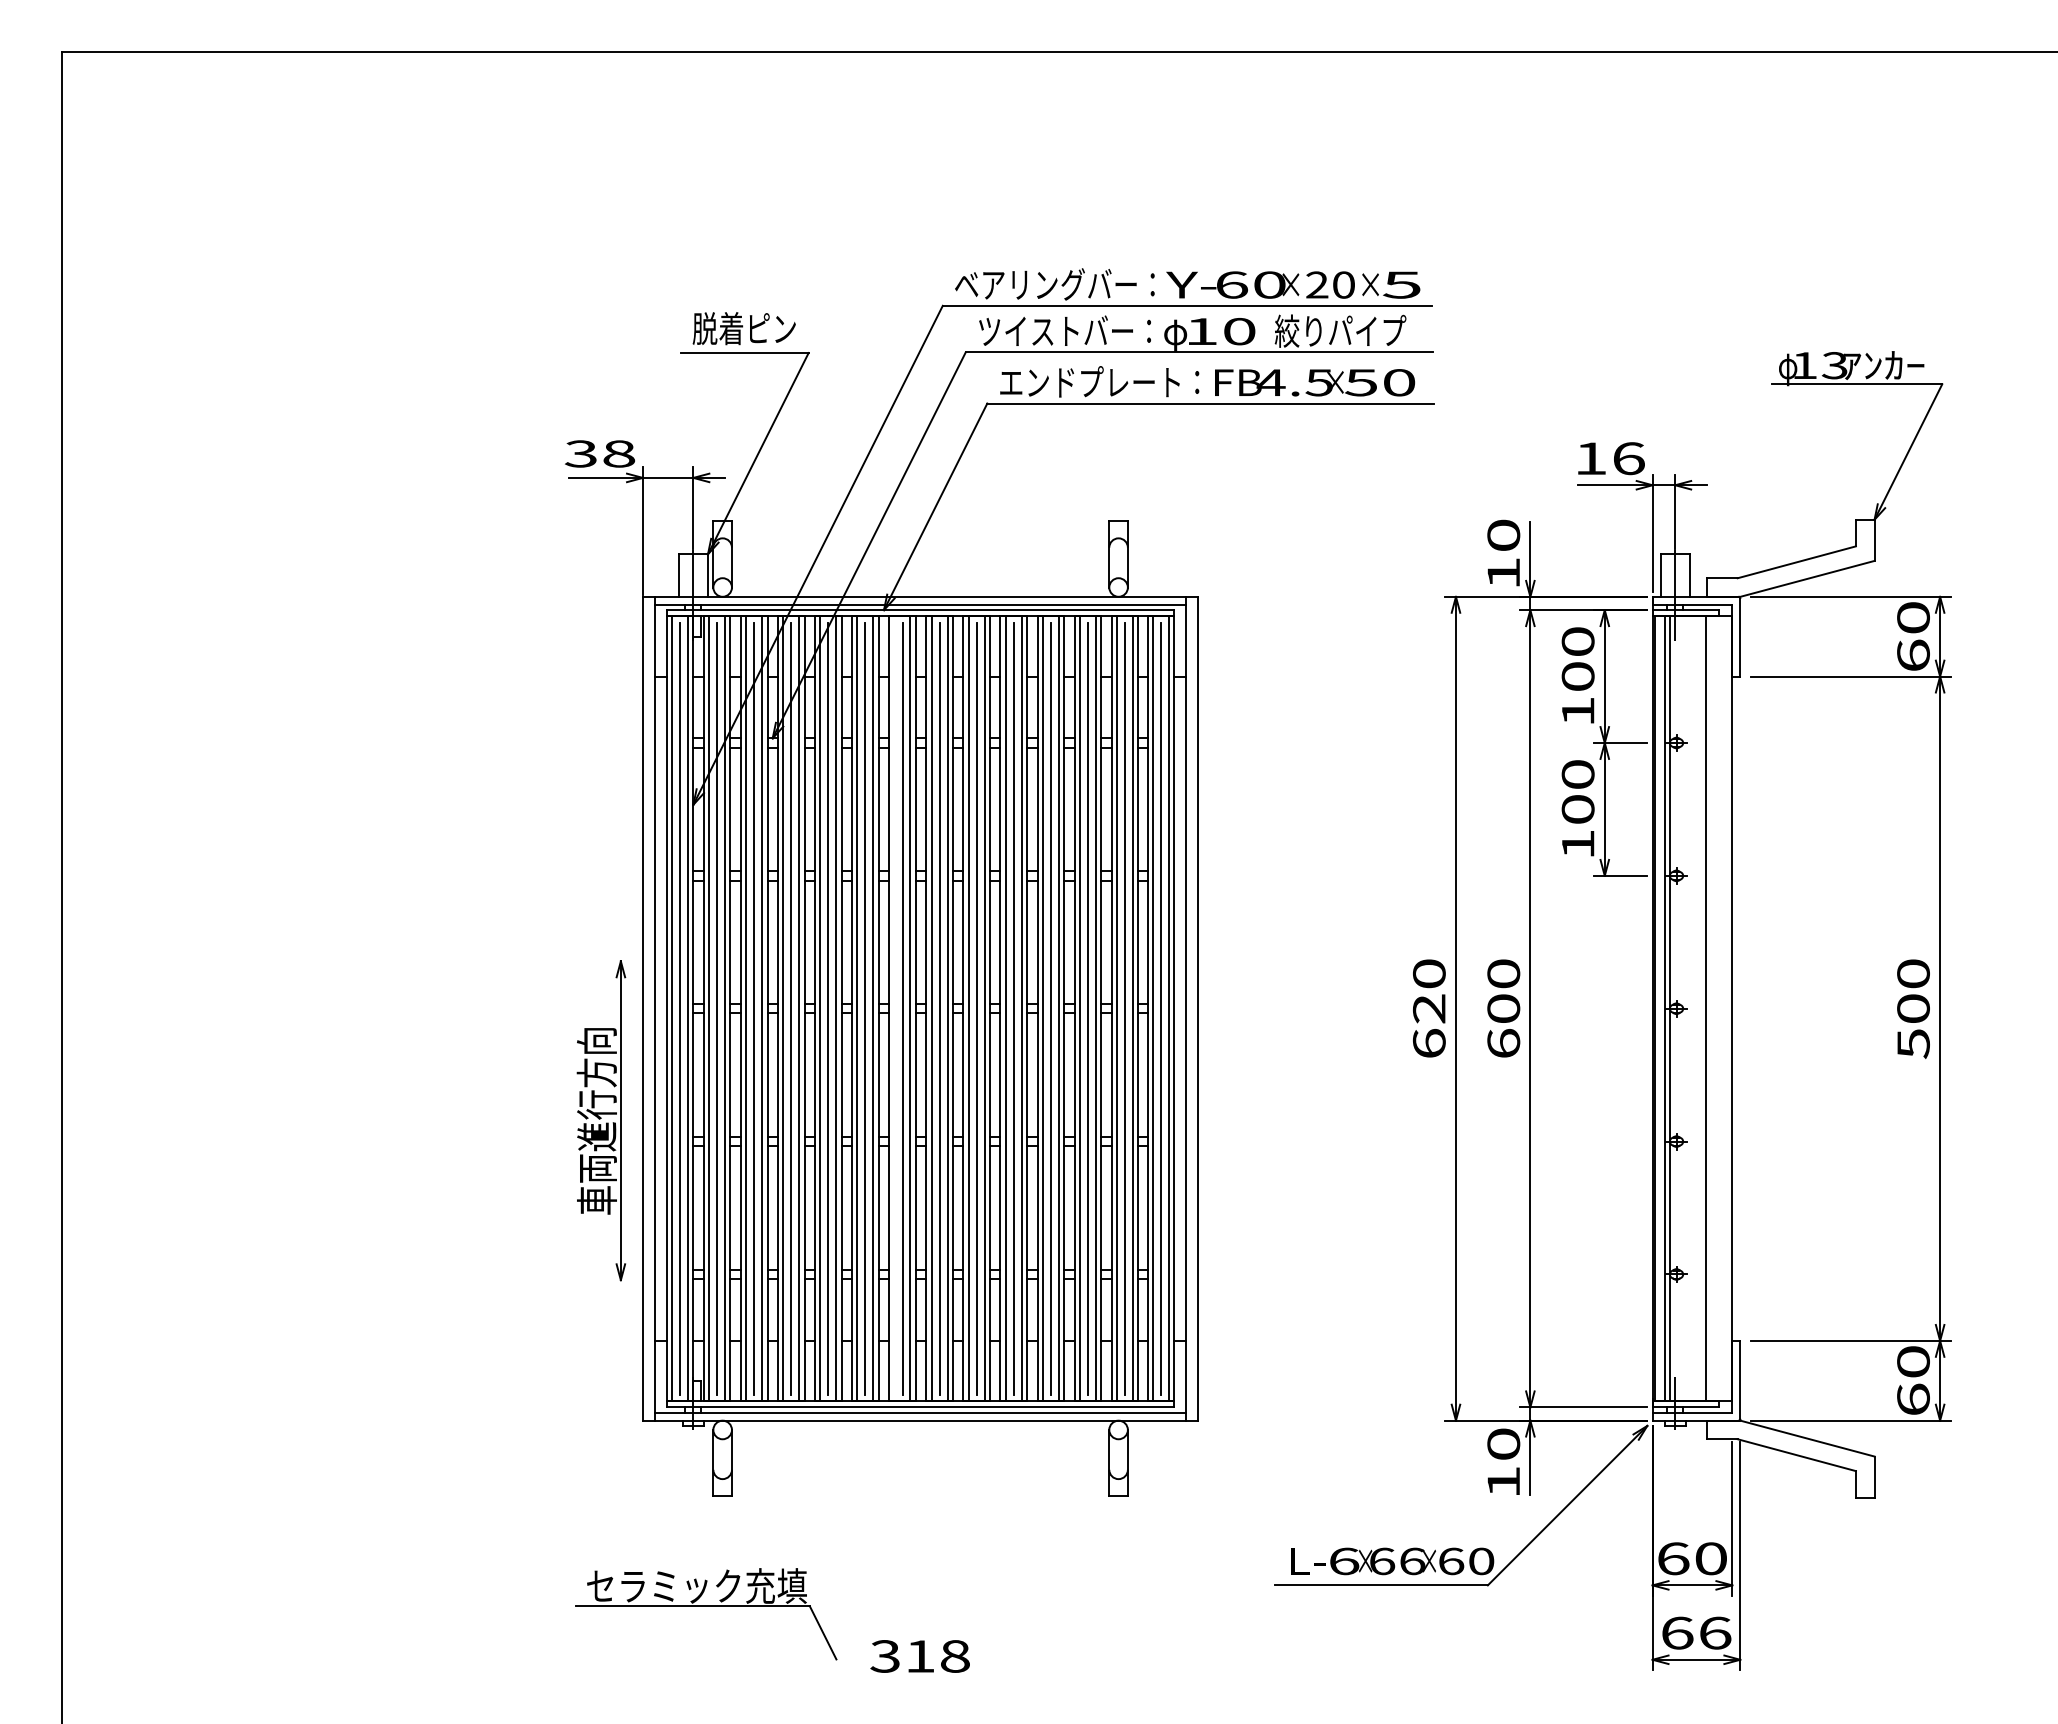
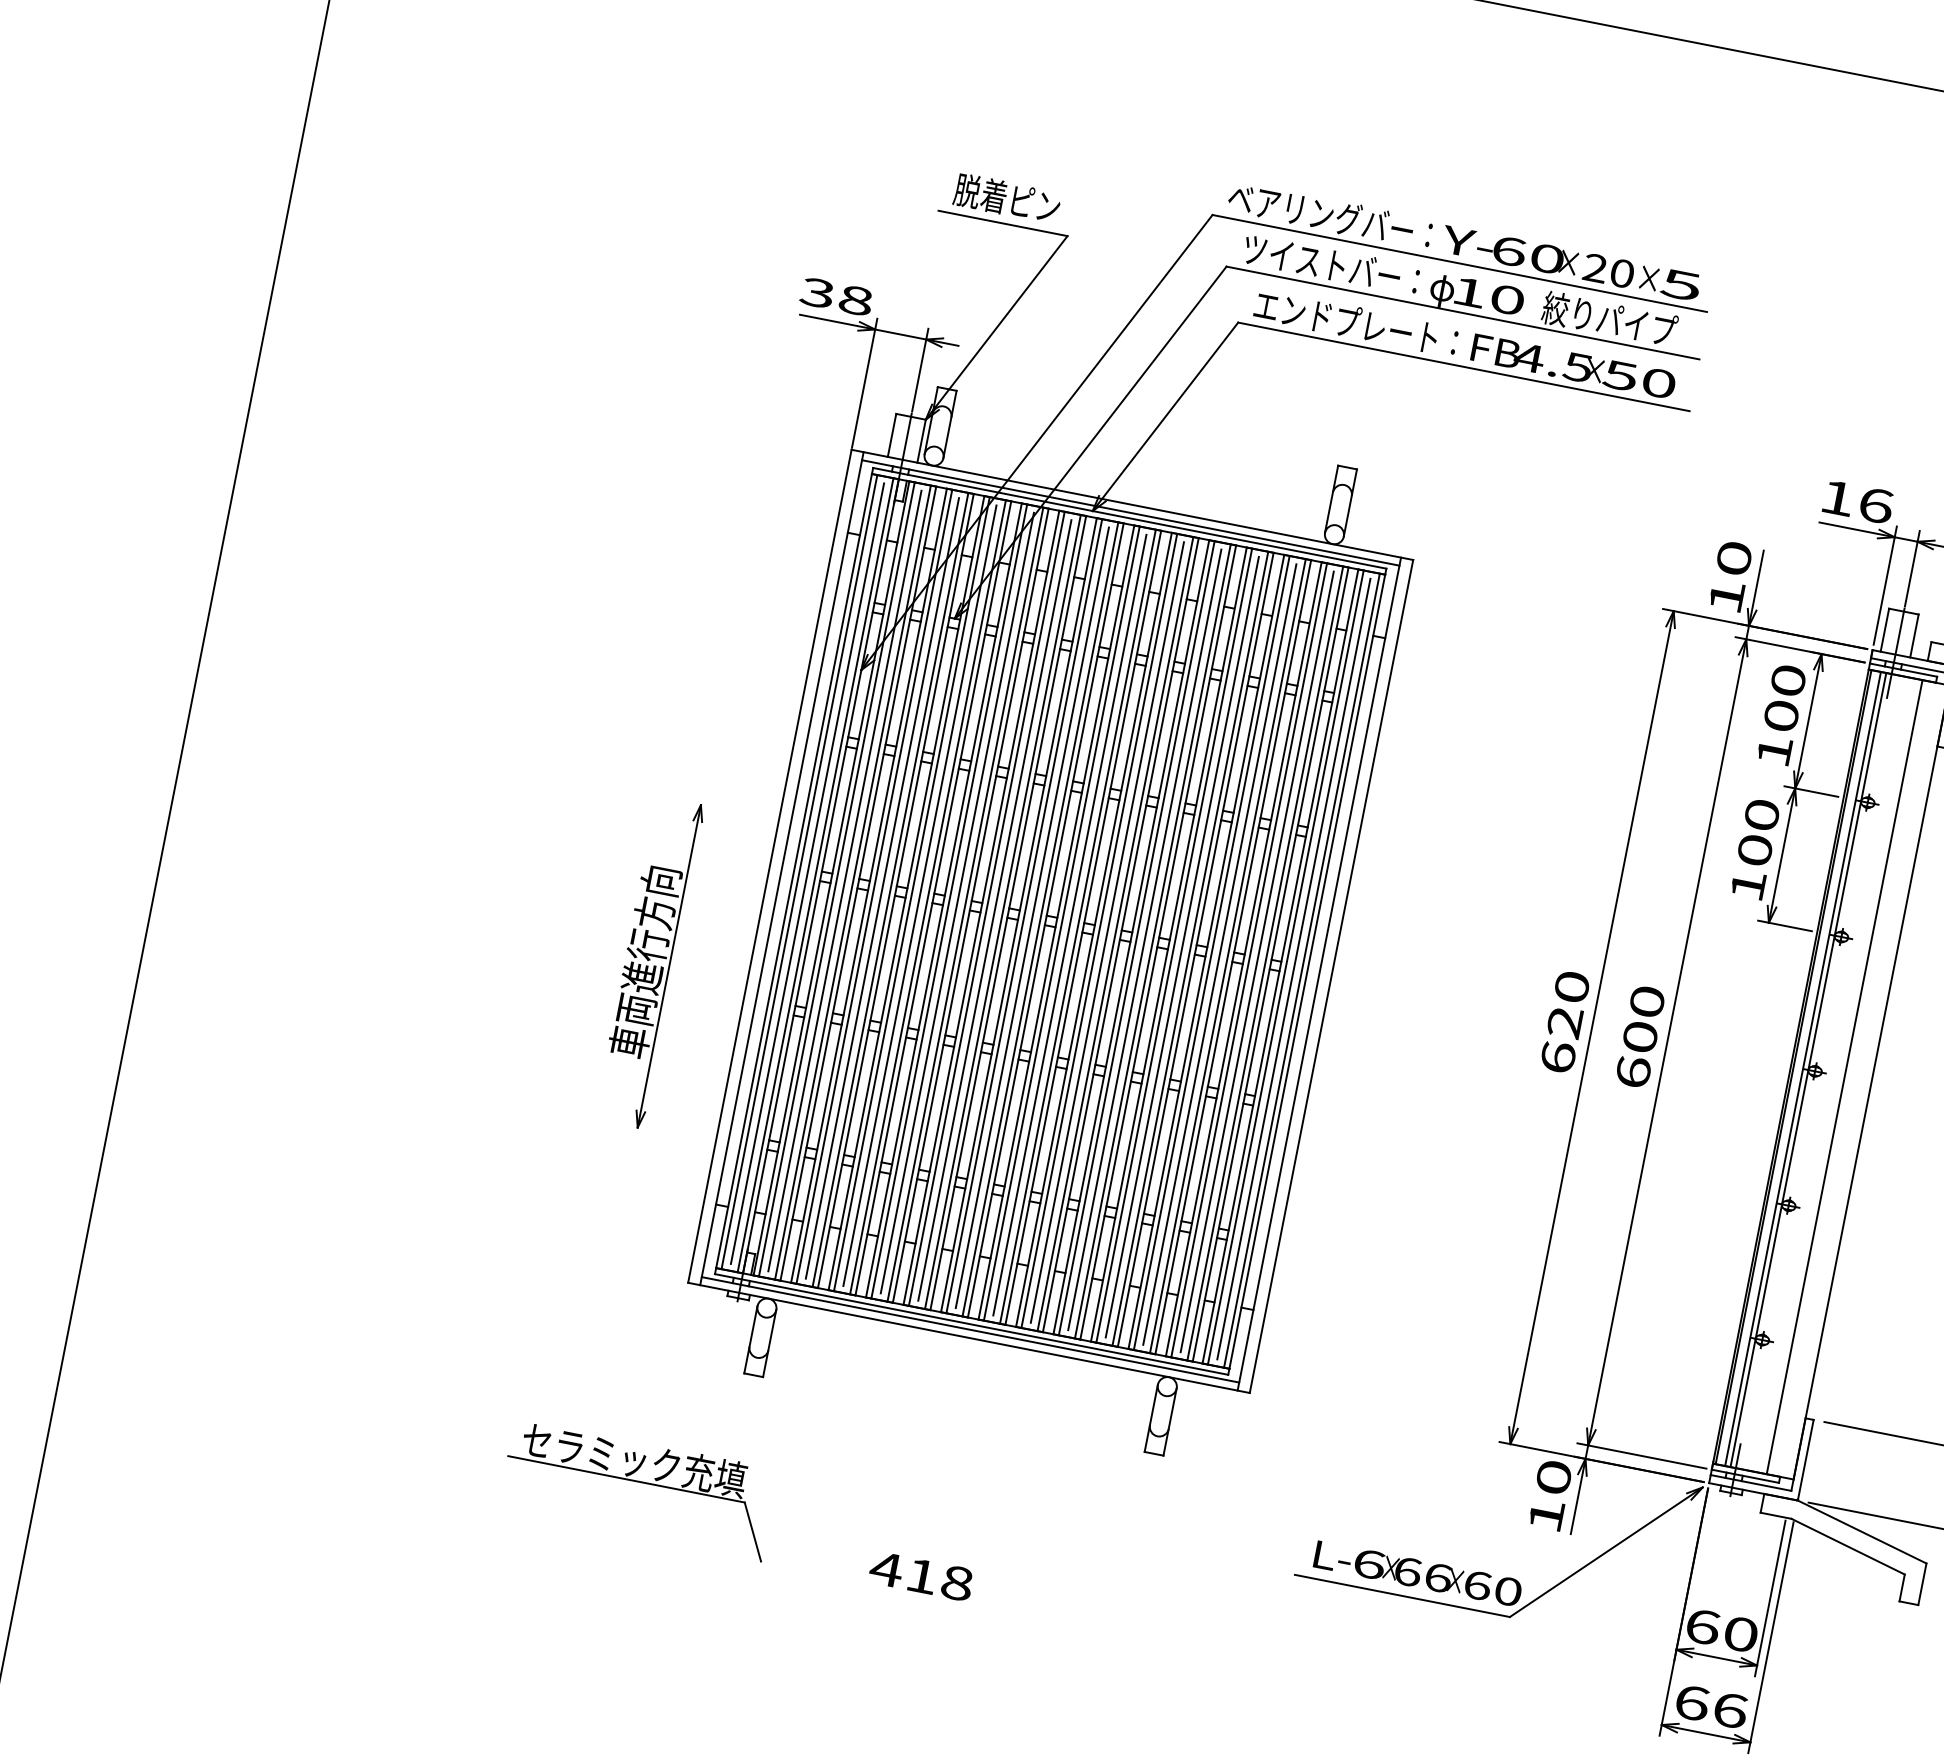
line: (894, 1008) -> (1024, 915), added
part: (601, 1120) -> (649, 962), moved
part: (706, 1606) -> (640, 1482), moved
text: (885, 1656) -> (886, 1569), 318 -> 418

